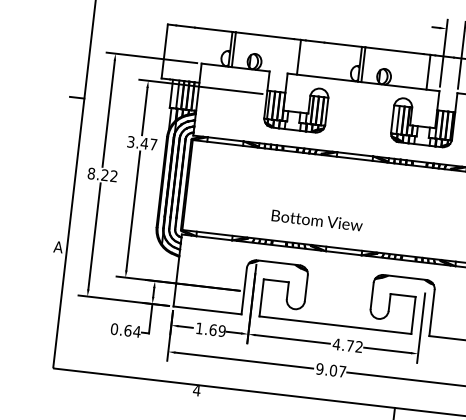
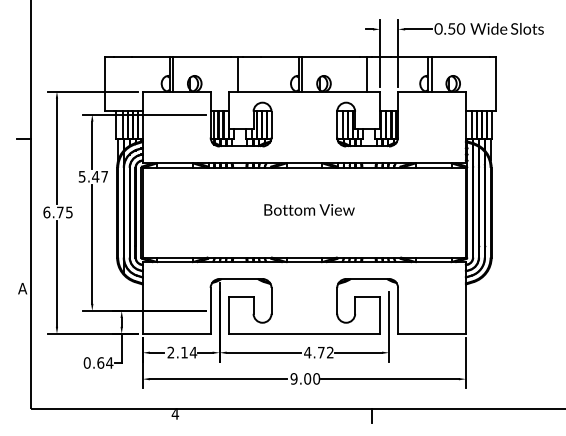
text: (131, 140) -> (82, 175), 3.47 -> 5.47
text: (102, 174) -> (57, 212), 8.22 -> 6.75
text: (317, 220) -> (309, 209), moved
text: (211, 329) -> (182, 352), 1.69 -> 2.14
text: (342, 371) -> (316, 378), 9.07 -> 9.00

